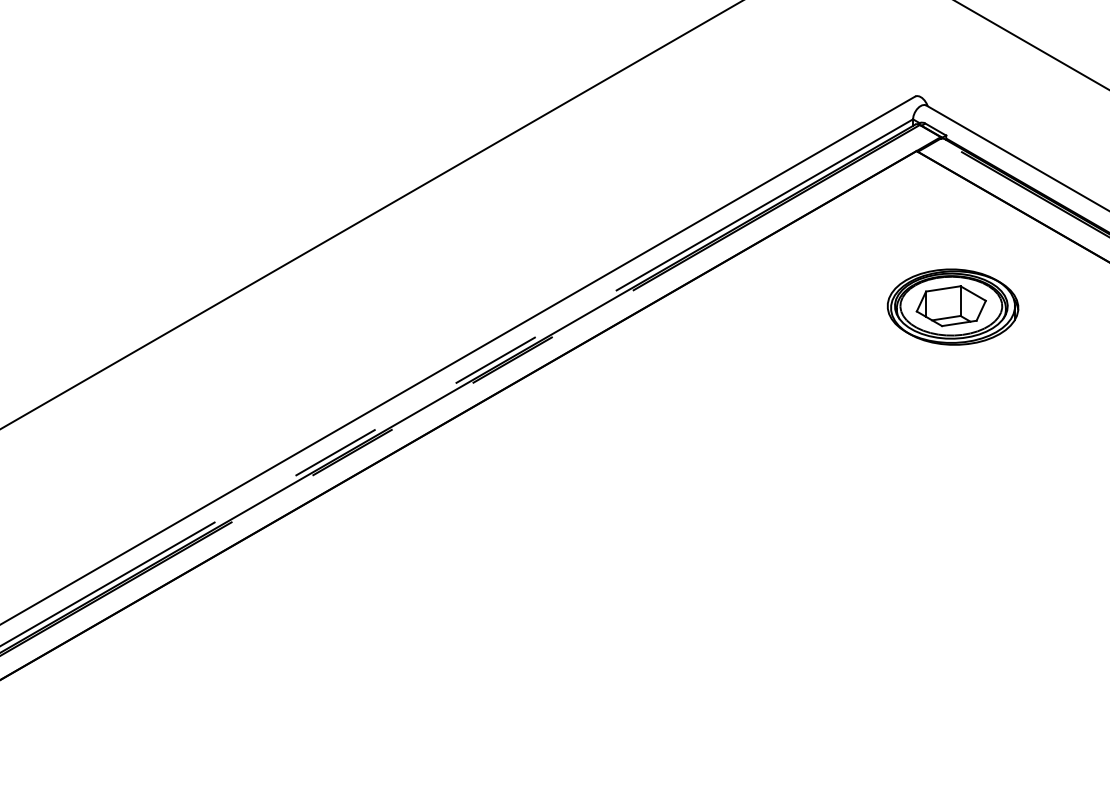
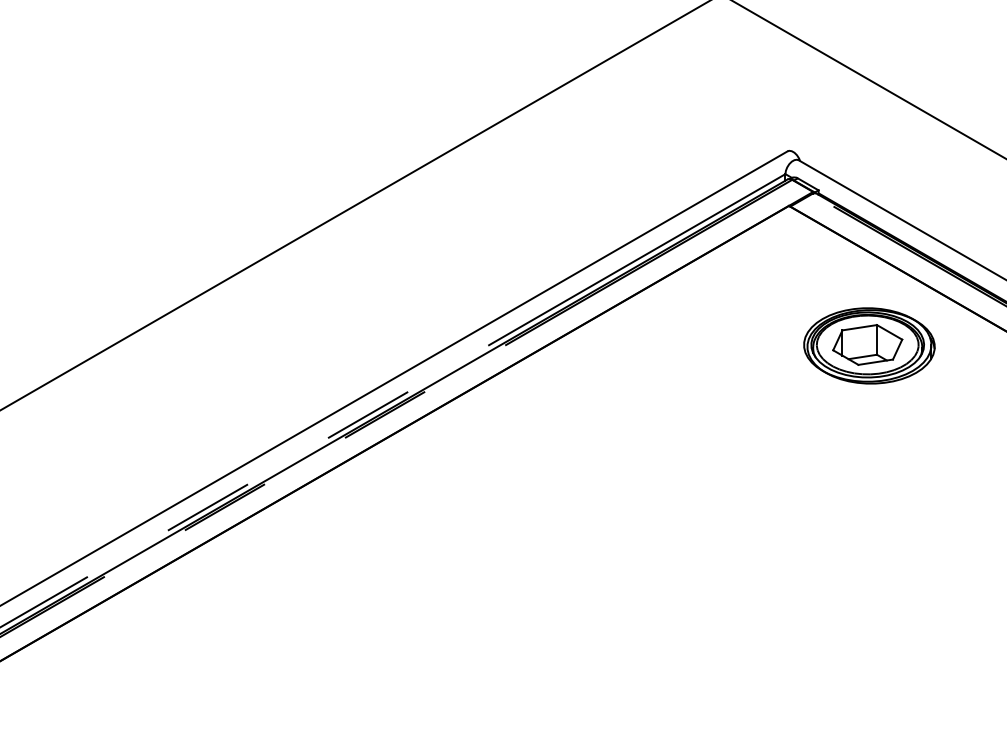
part: (952, 306) -> (868, 345), moved

